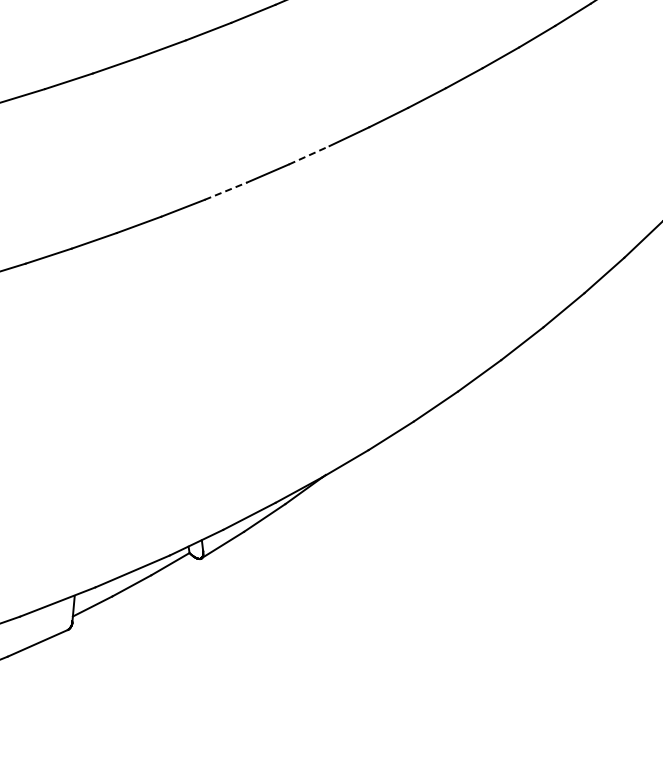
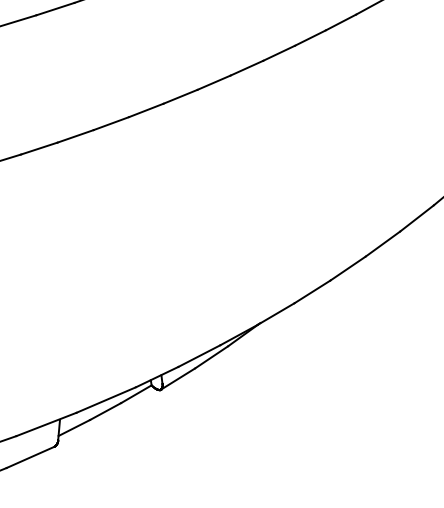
line: (309, 155) -> (247, 68), dashed -> solid
line: (225, 191) -> (180, 97), dashed -> solid

